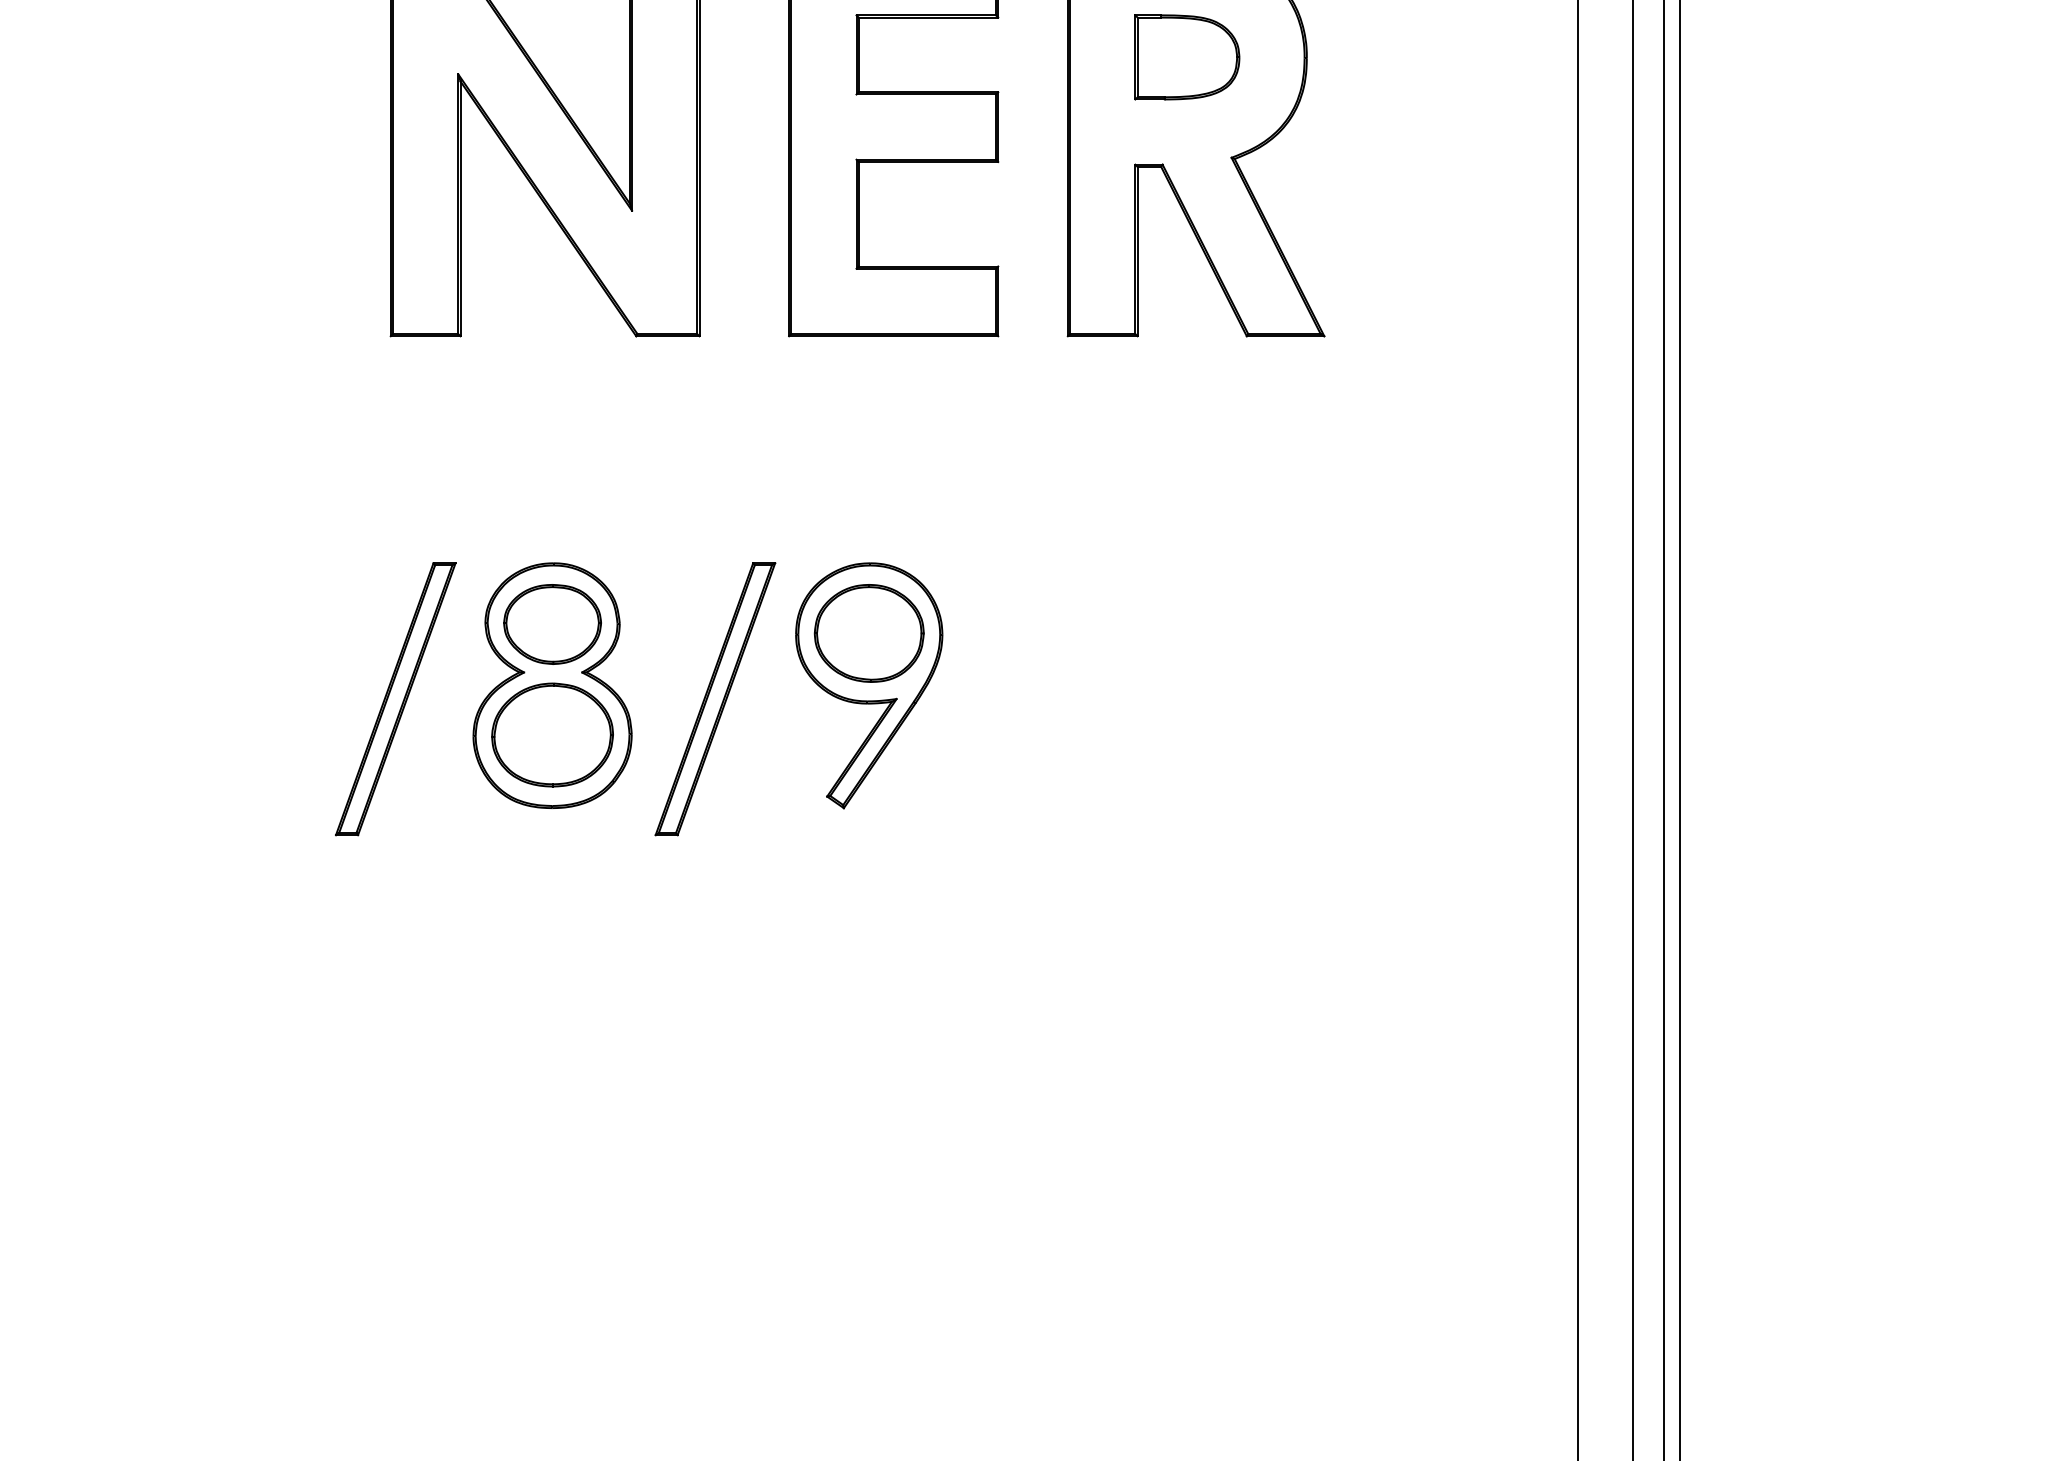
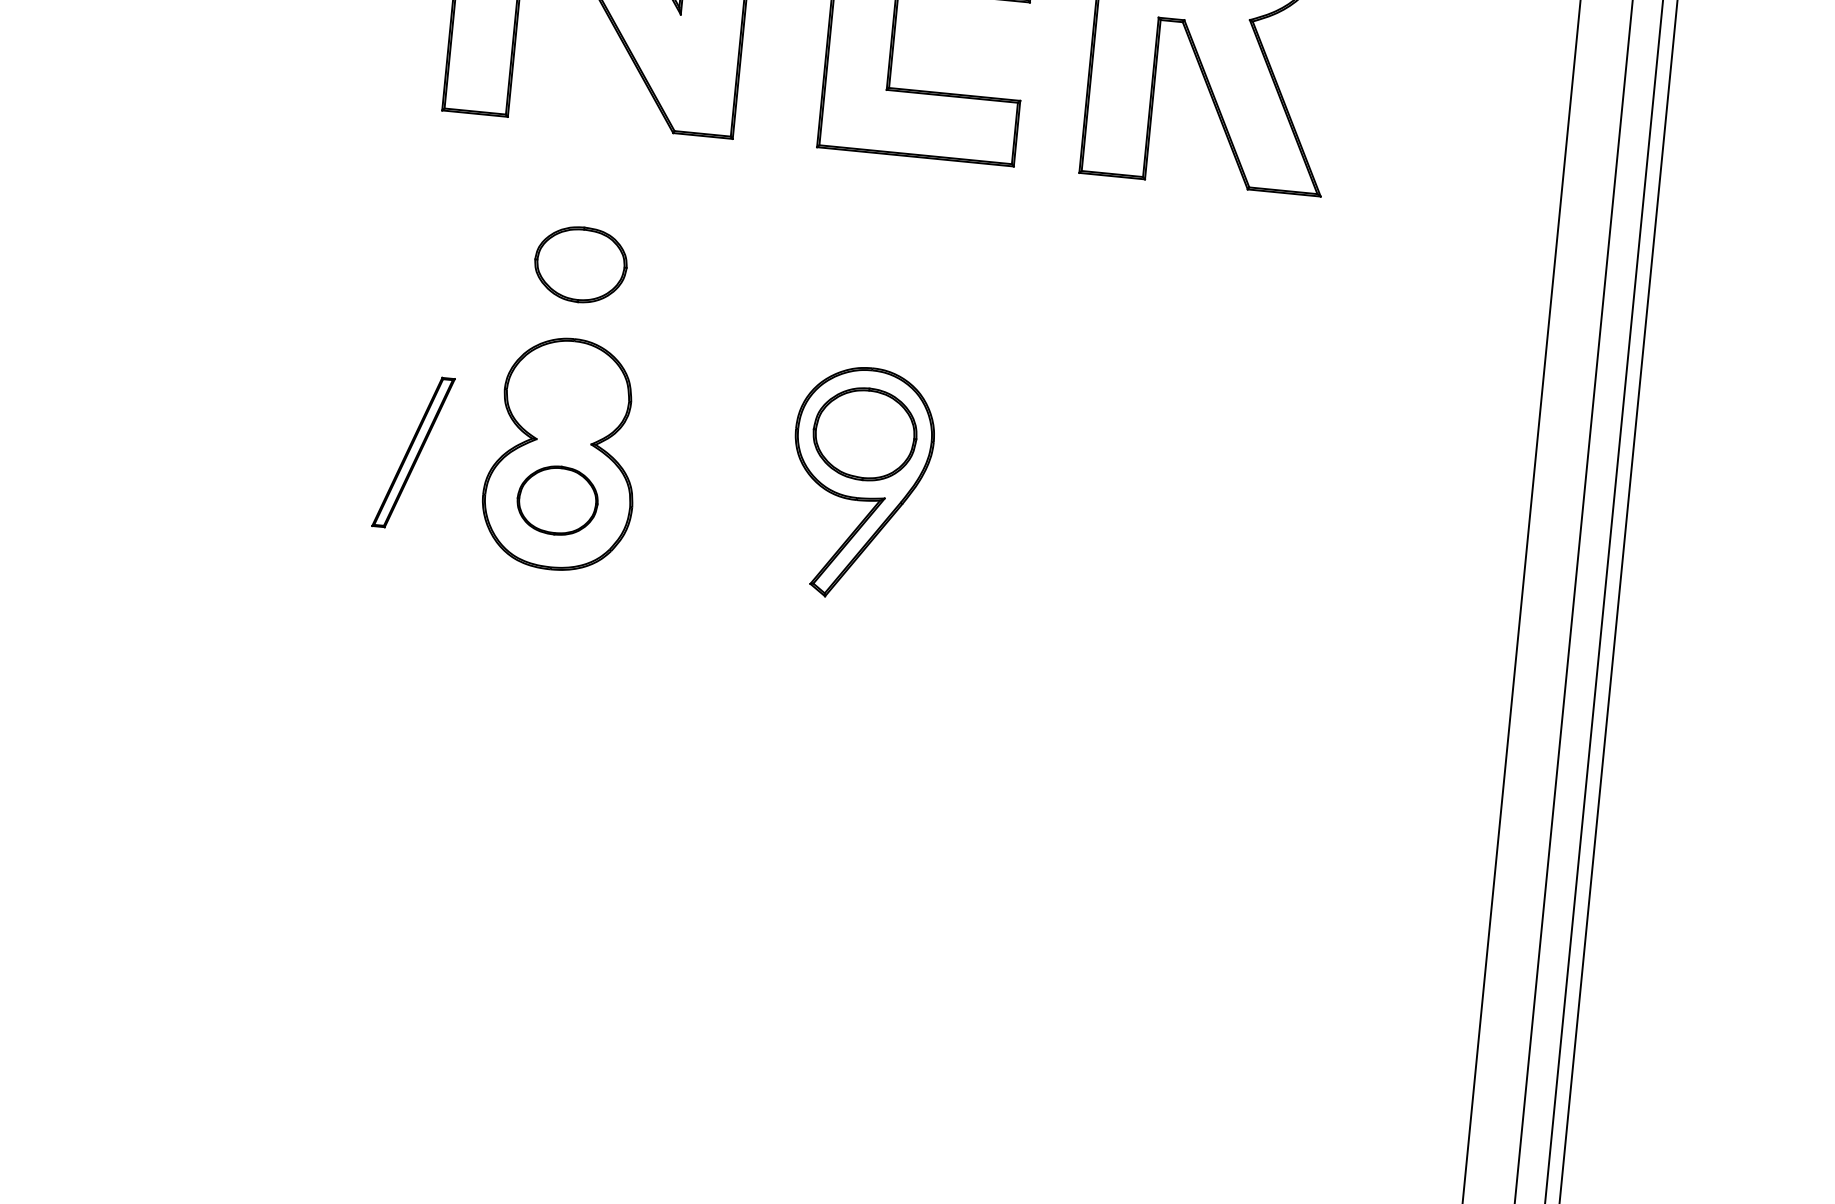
part: (552, 624) -> (580, 264), moved
part: (395, 699) -> (413, 452), size x0.6
part: (715, 699) -> (714, 482), removed
part: (552, 734) -> (557, 500), size x0.7

